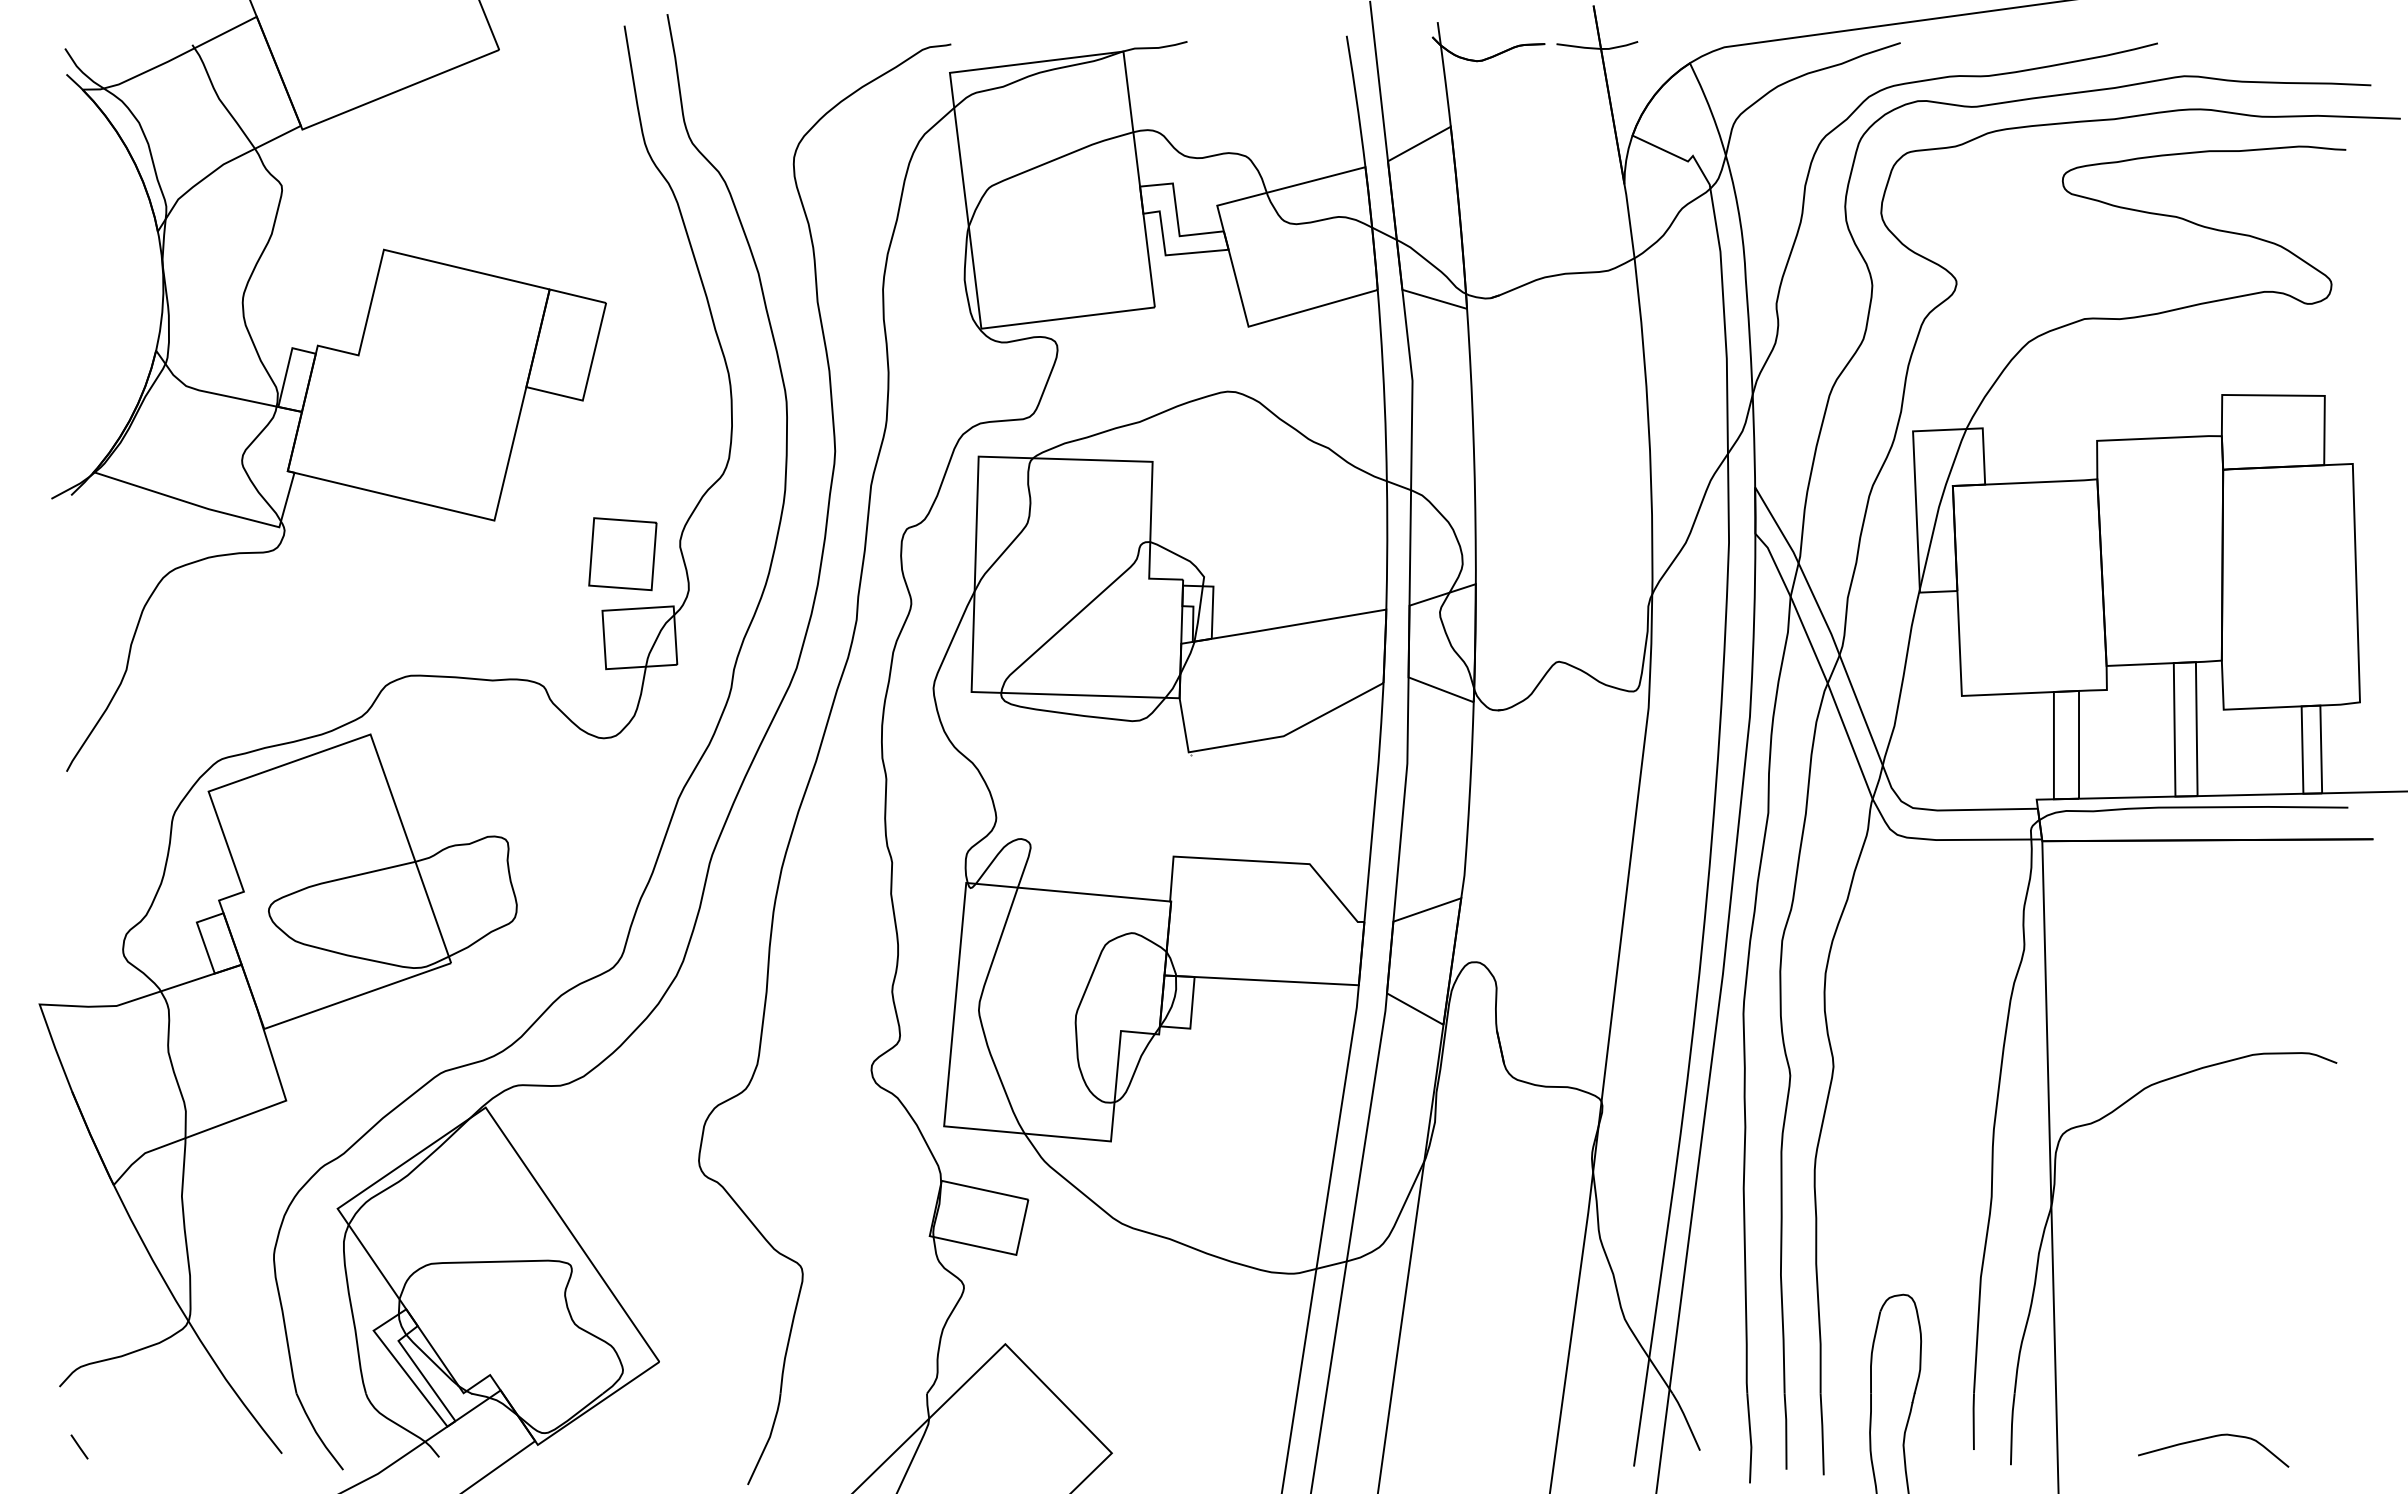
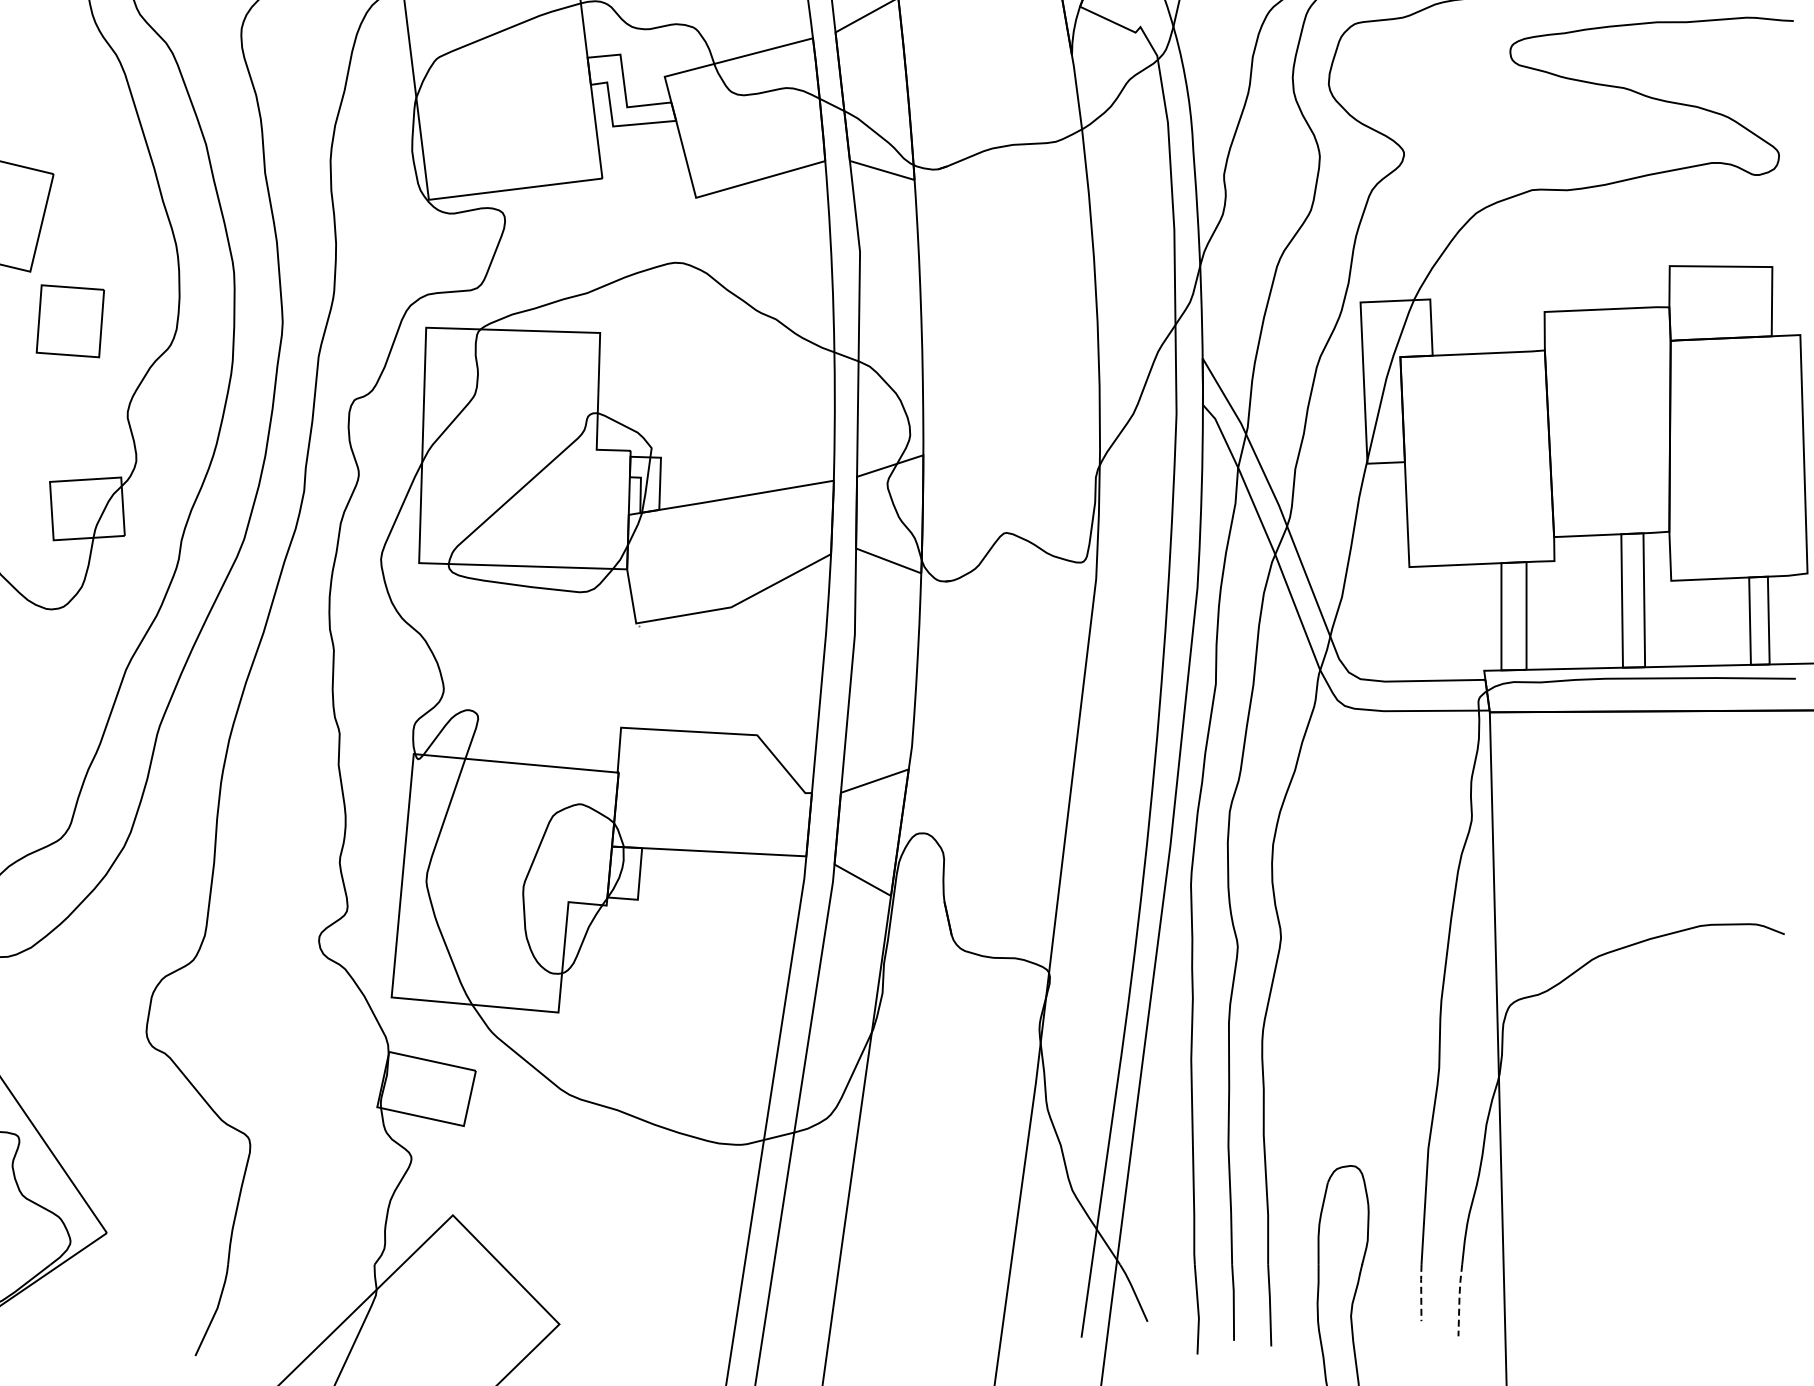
part: (622, 554) -> (70, 321), moved
line: (1973, 1421) -> (1421, 1292), solid -> dashed
line: (2011, 1428) -> (1459, 1299), solid -> dashed
curve: (2210, 1438) -> (1658, 1309), removed

